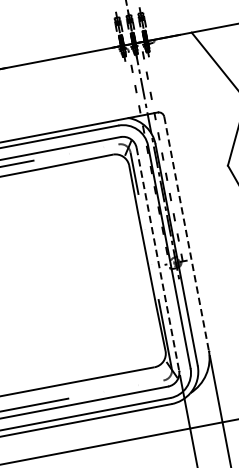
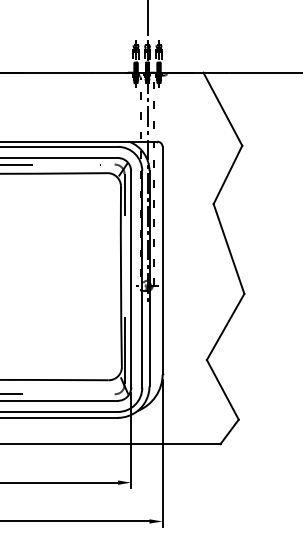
line: (186, 233) -> (162, 260), dashed -> solid
line: (158, 259) -> (131, 279), dashed -> solid

